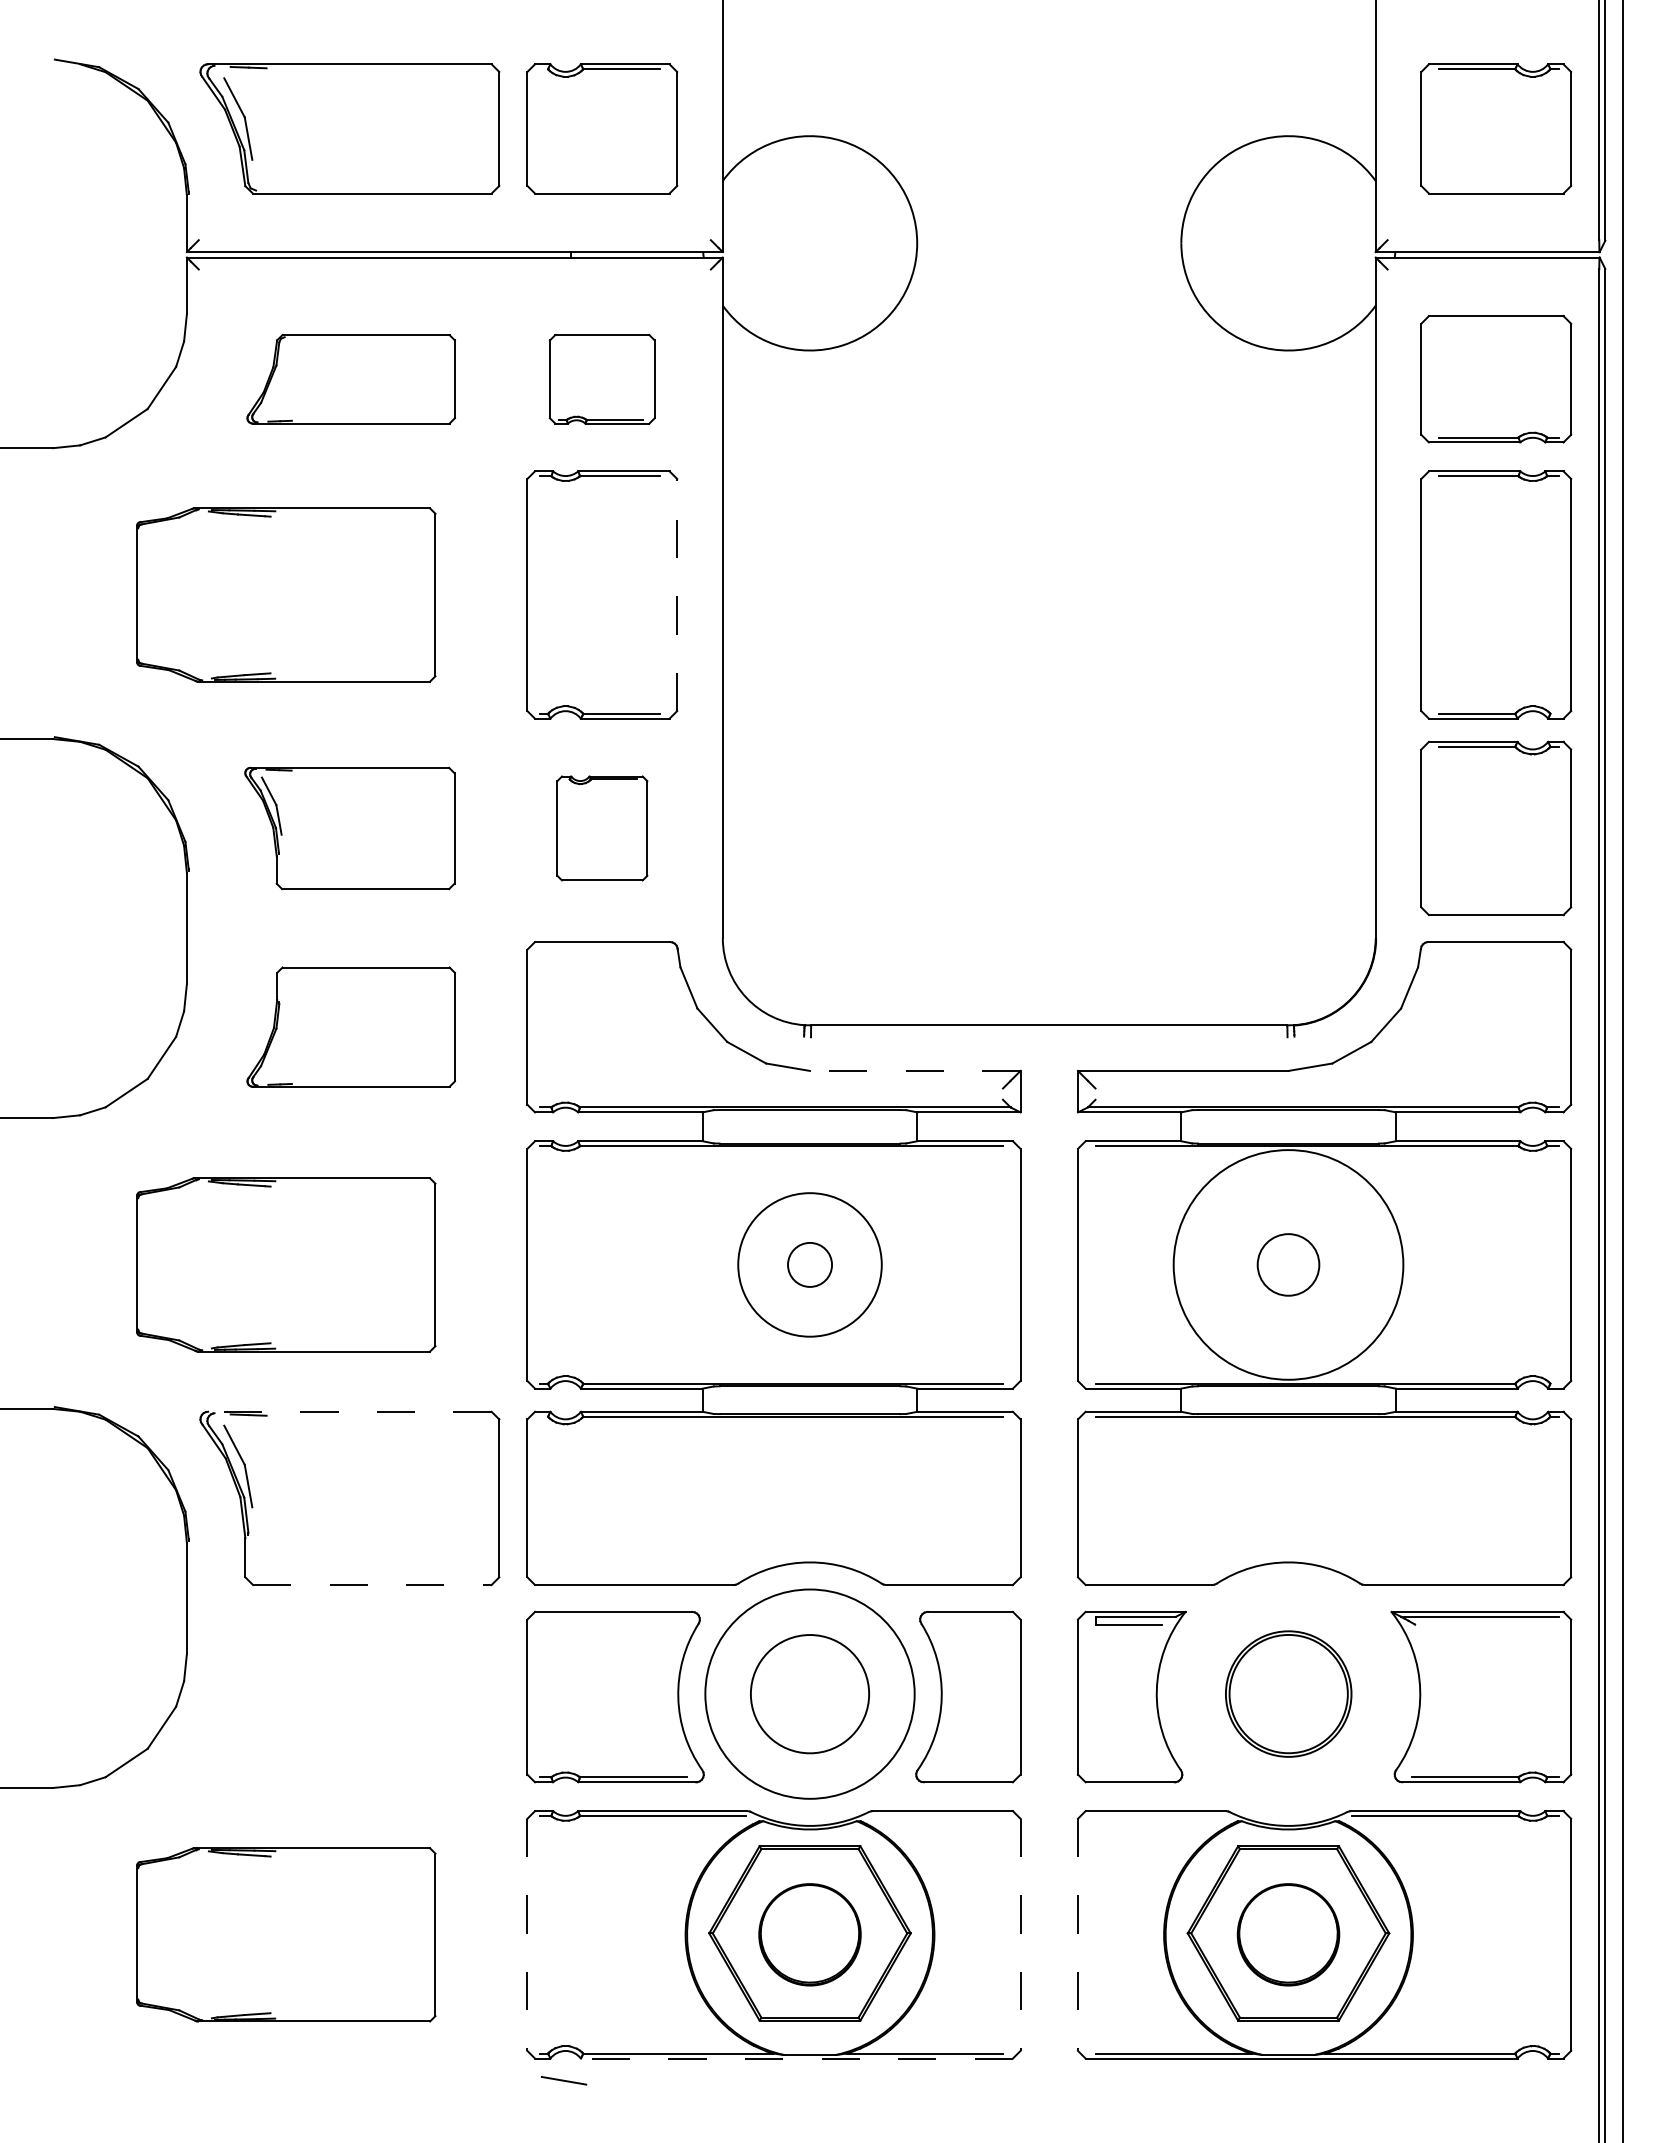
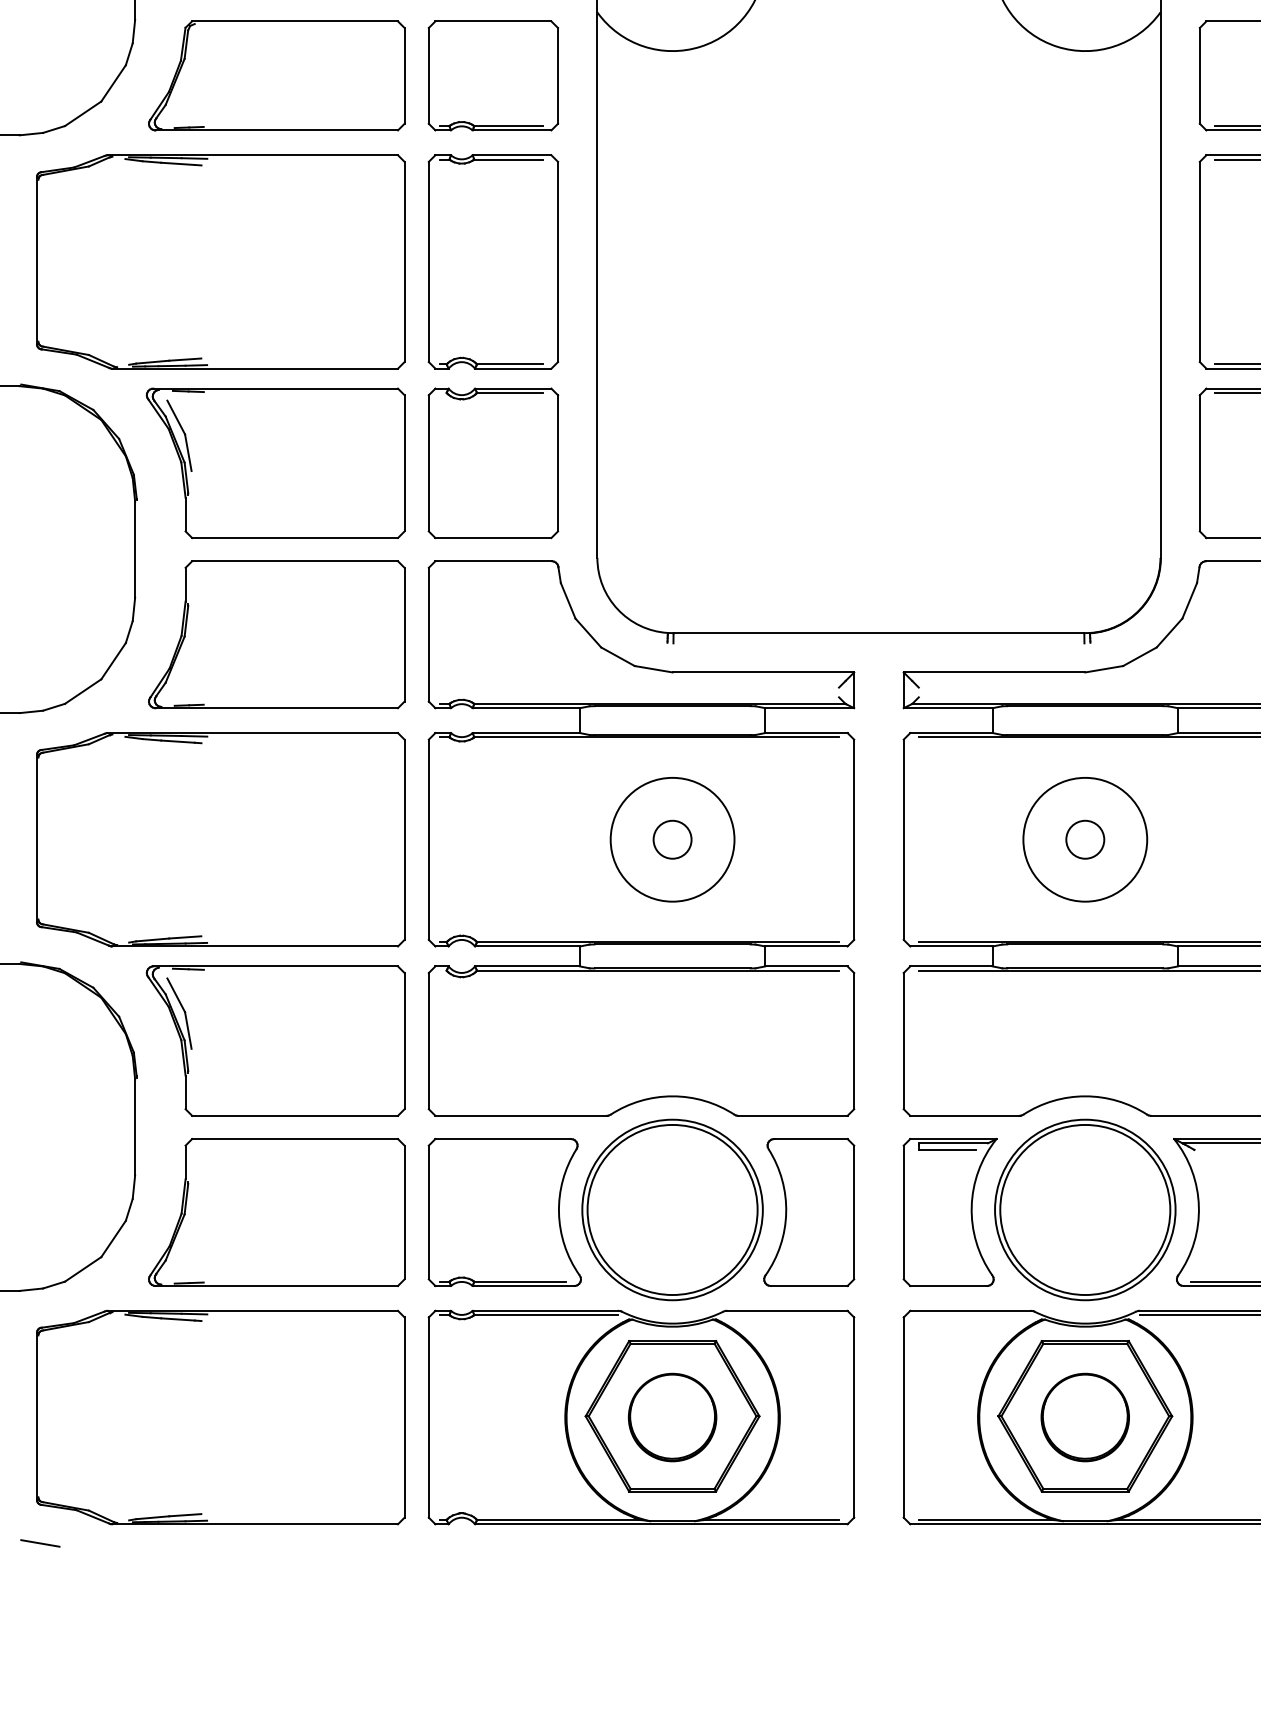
part: (351, 379) -> (277, 76), size x1.43
part: (602, 379) -> (493, 76), size x1.43
part: (286, 594) -> (221, 261), size x1.43
line: (677, 594) -> (558, 261), dashed -> solid
part: (349, 828) -> (275, 463), size x1.43
part: (602, 828) -> (493, 463), size x1.67
part: (351, 1026) -> (277, 634), size x1.43
line: (914, 1070) -> (762, 672), dashed -> solid
part: (286, 1264) -> (221, 839), size x1.43
circle: (1288, 1264) -> (1085, 839), size x0.62
circle: (1288, 1264) -> (1085, 839), size x0.71
line: (349, 1411) -> (275, 966), dashed -> solid
line: (372, 1585) -> (295, 1116), dashed -> solid
circle: (809, 1693) -> (672, 1209), size x1.67
part: (1288, 1693) -> (1085, 1209), size x1.67
part: (351, 1696) -> (277, 1211), added
part: (286, 1934) -> (221, 1417), size x1.43
line: (527, 1935) -> (428, 1418), dashed -> solid
line: (1020, 1935) -> (854, 1418), dashed -> solid
line: (1077, 1935) -> (903, 1418), dashed -> solid
line: (796, 2058) -> (660, 1524), dashed -> solid
line: (563, 2080) -> (39, 1543), moved

